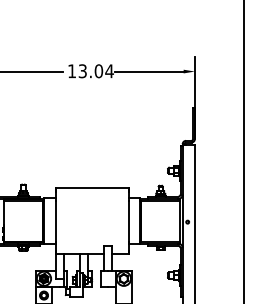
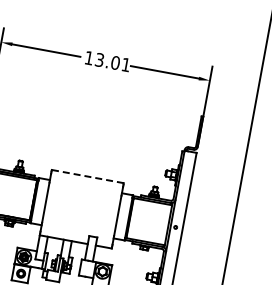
text: (109, 71) -> (125, 65), 13.04 -> 13.01
line: (92, 187) -> (88, 176), solid -> dashed

